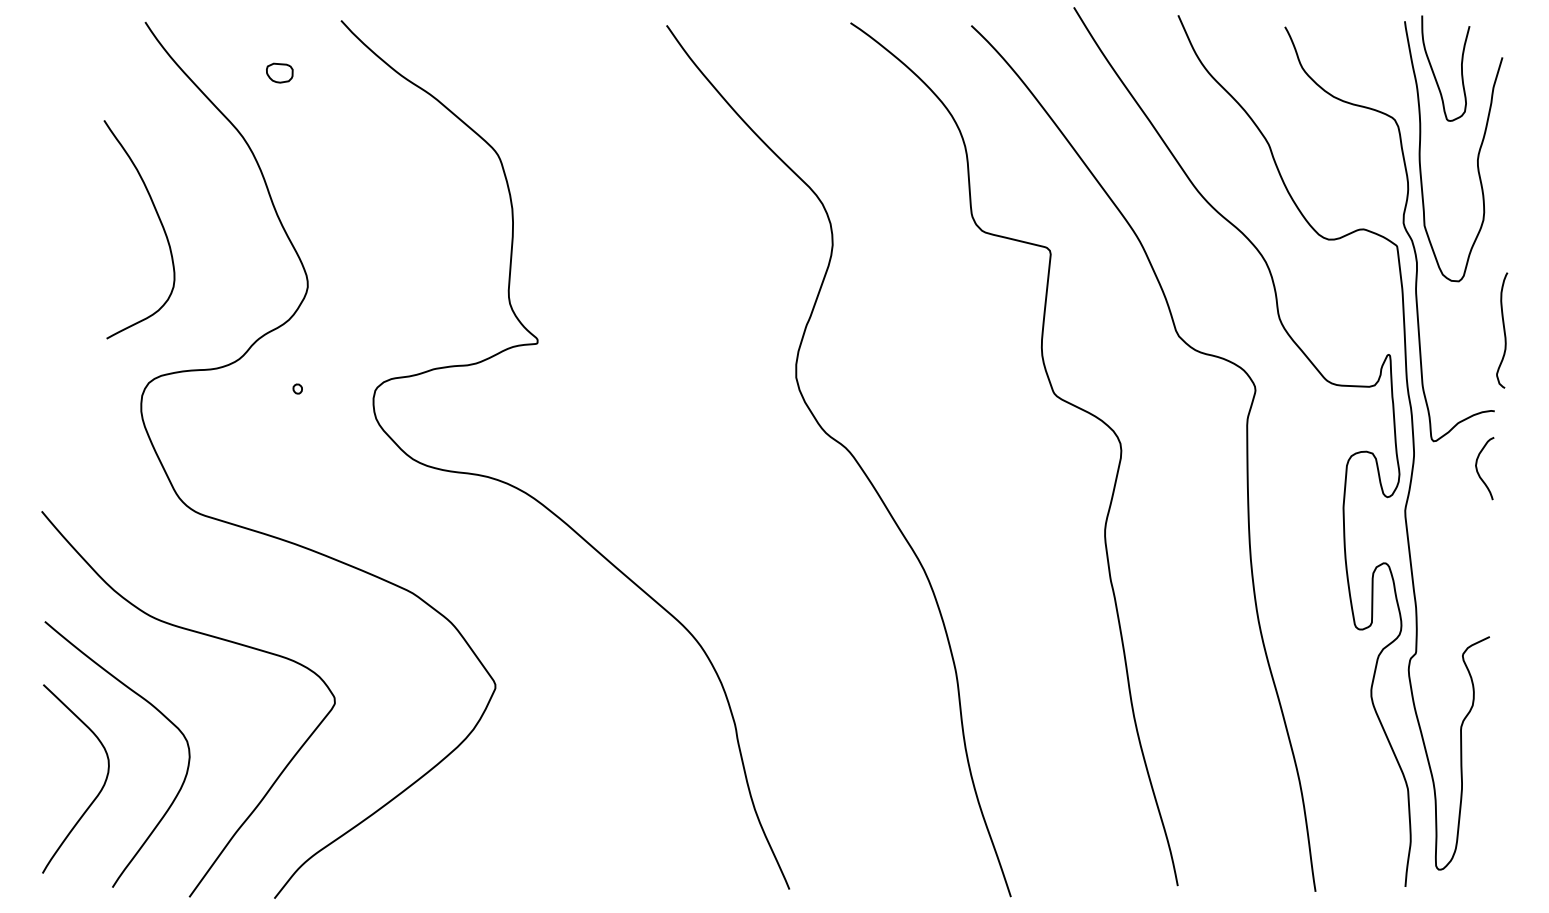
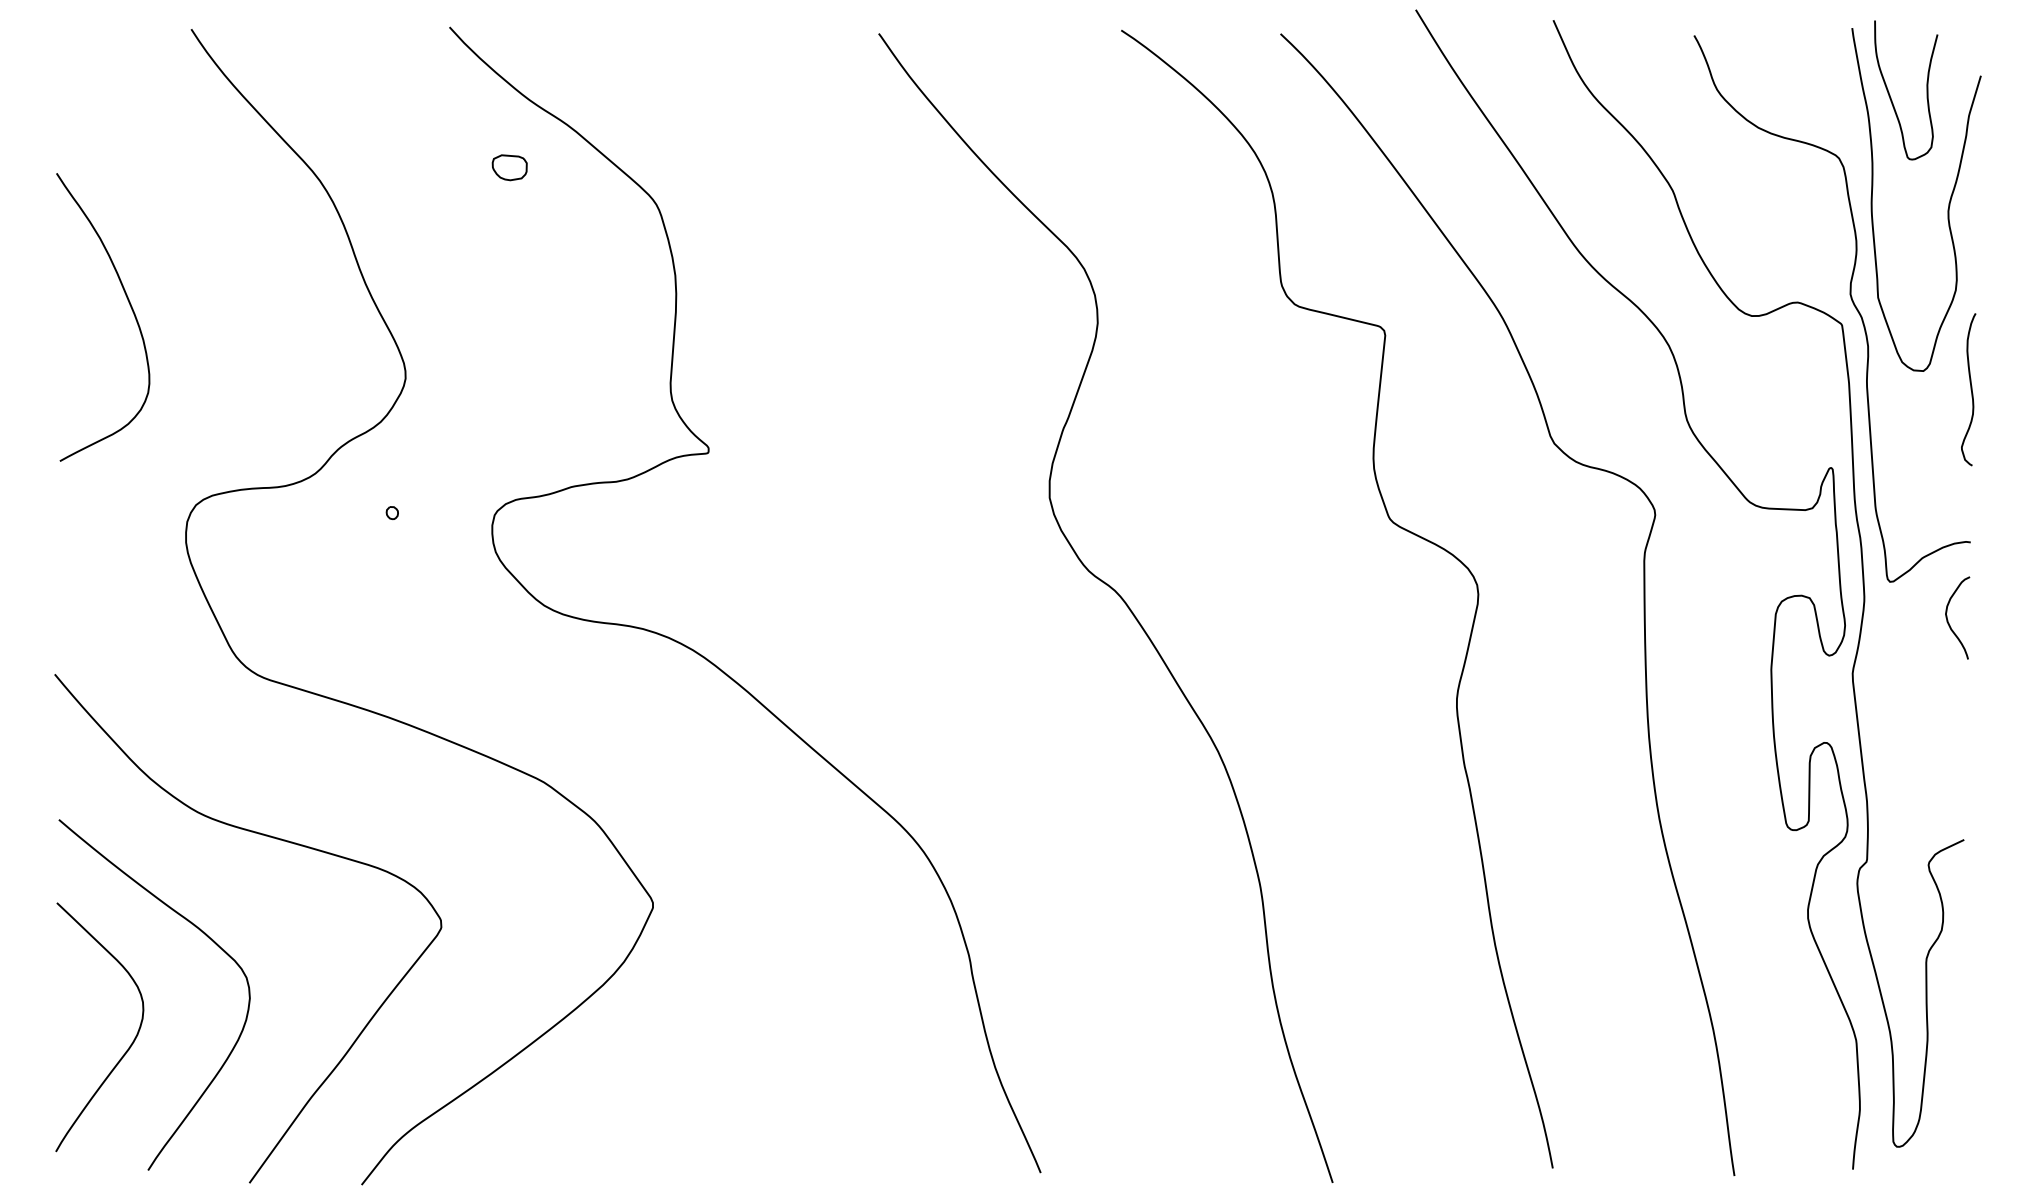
part: (279, 72) -> (509, 166), moved
curve: (159, 221) -> (129, 306), moved
curve: (1503, 330) -> (1970, 389), moved

